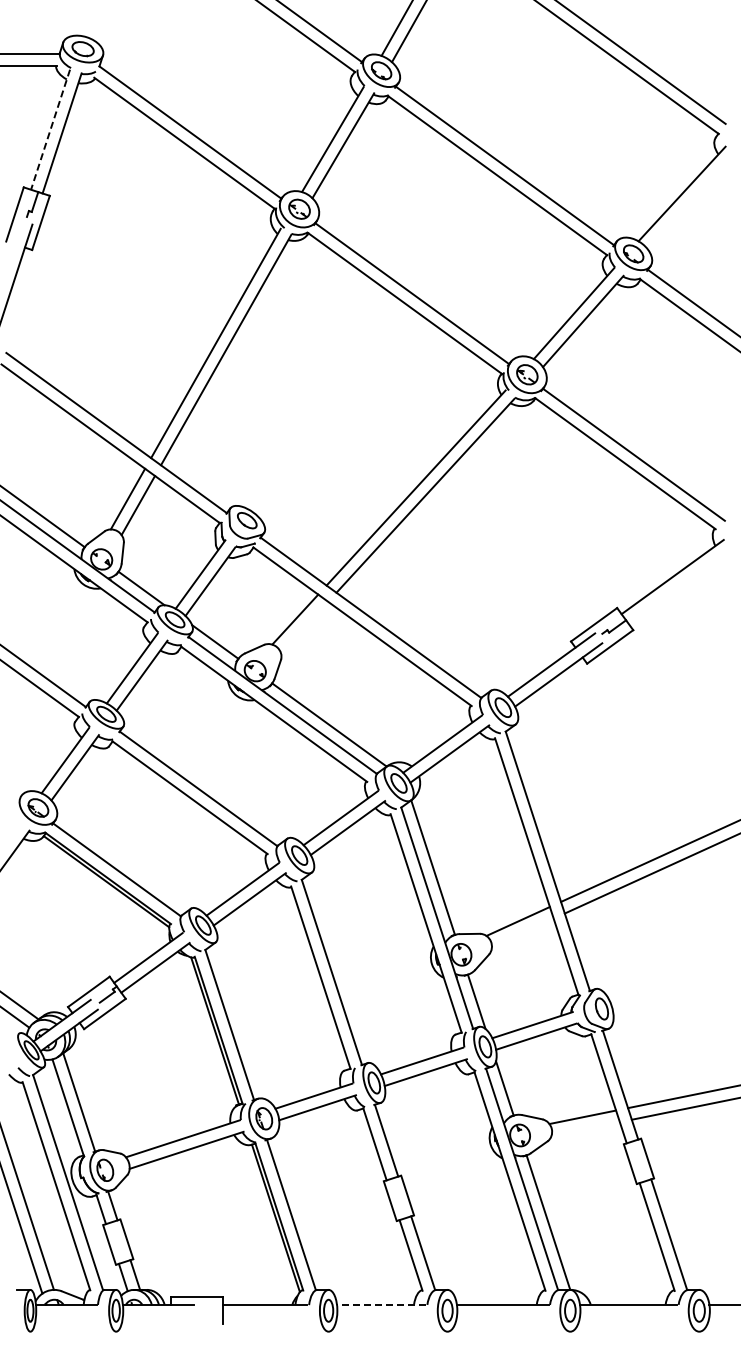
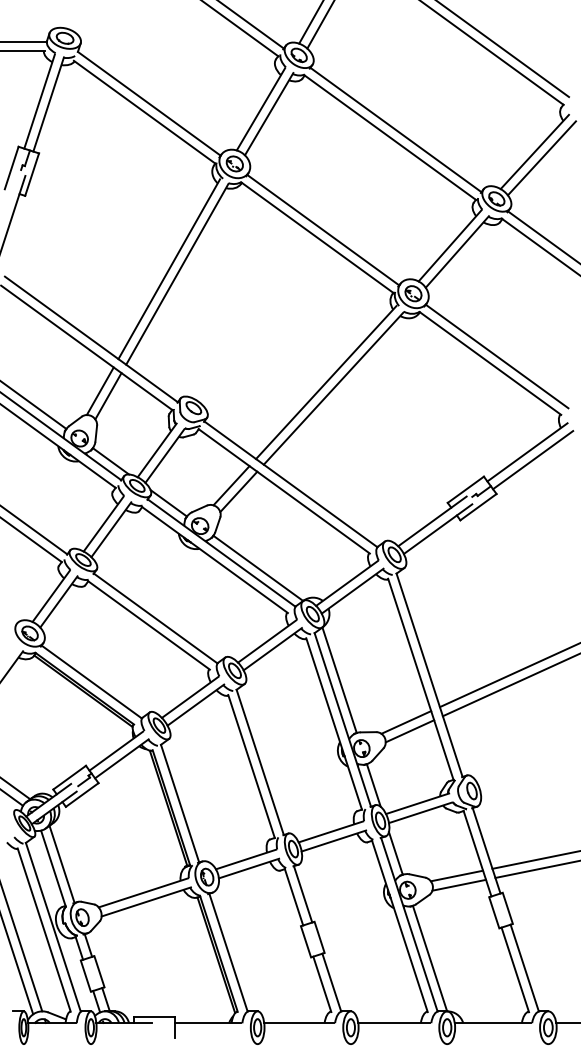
line: (50, 130) -> (39, 102), dashed -> solid
line: (690, 201) -> (541, 157), added
line: (679, 586) -> (532, 459), added
line: (304, 627) -> (238, 491), added
line: (522, 932) -> (409, 731), added
line: (585, 1129) -> (459, 885), added
line: (381, 1304) -> (299, 1022), dashed -> solid

